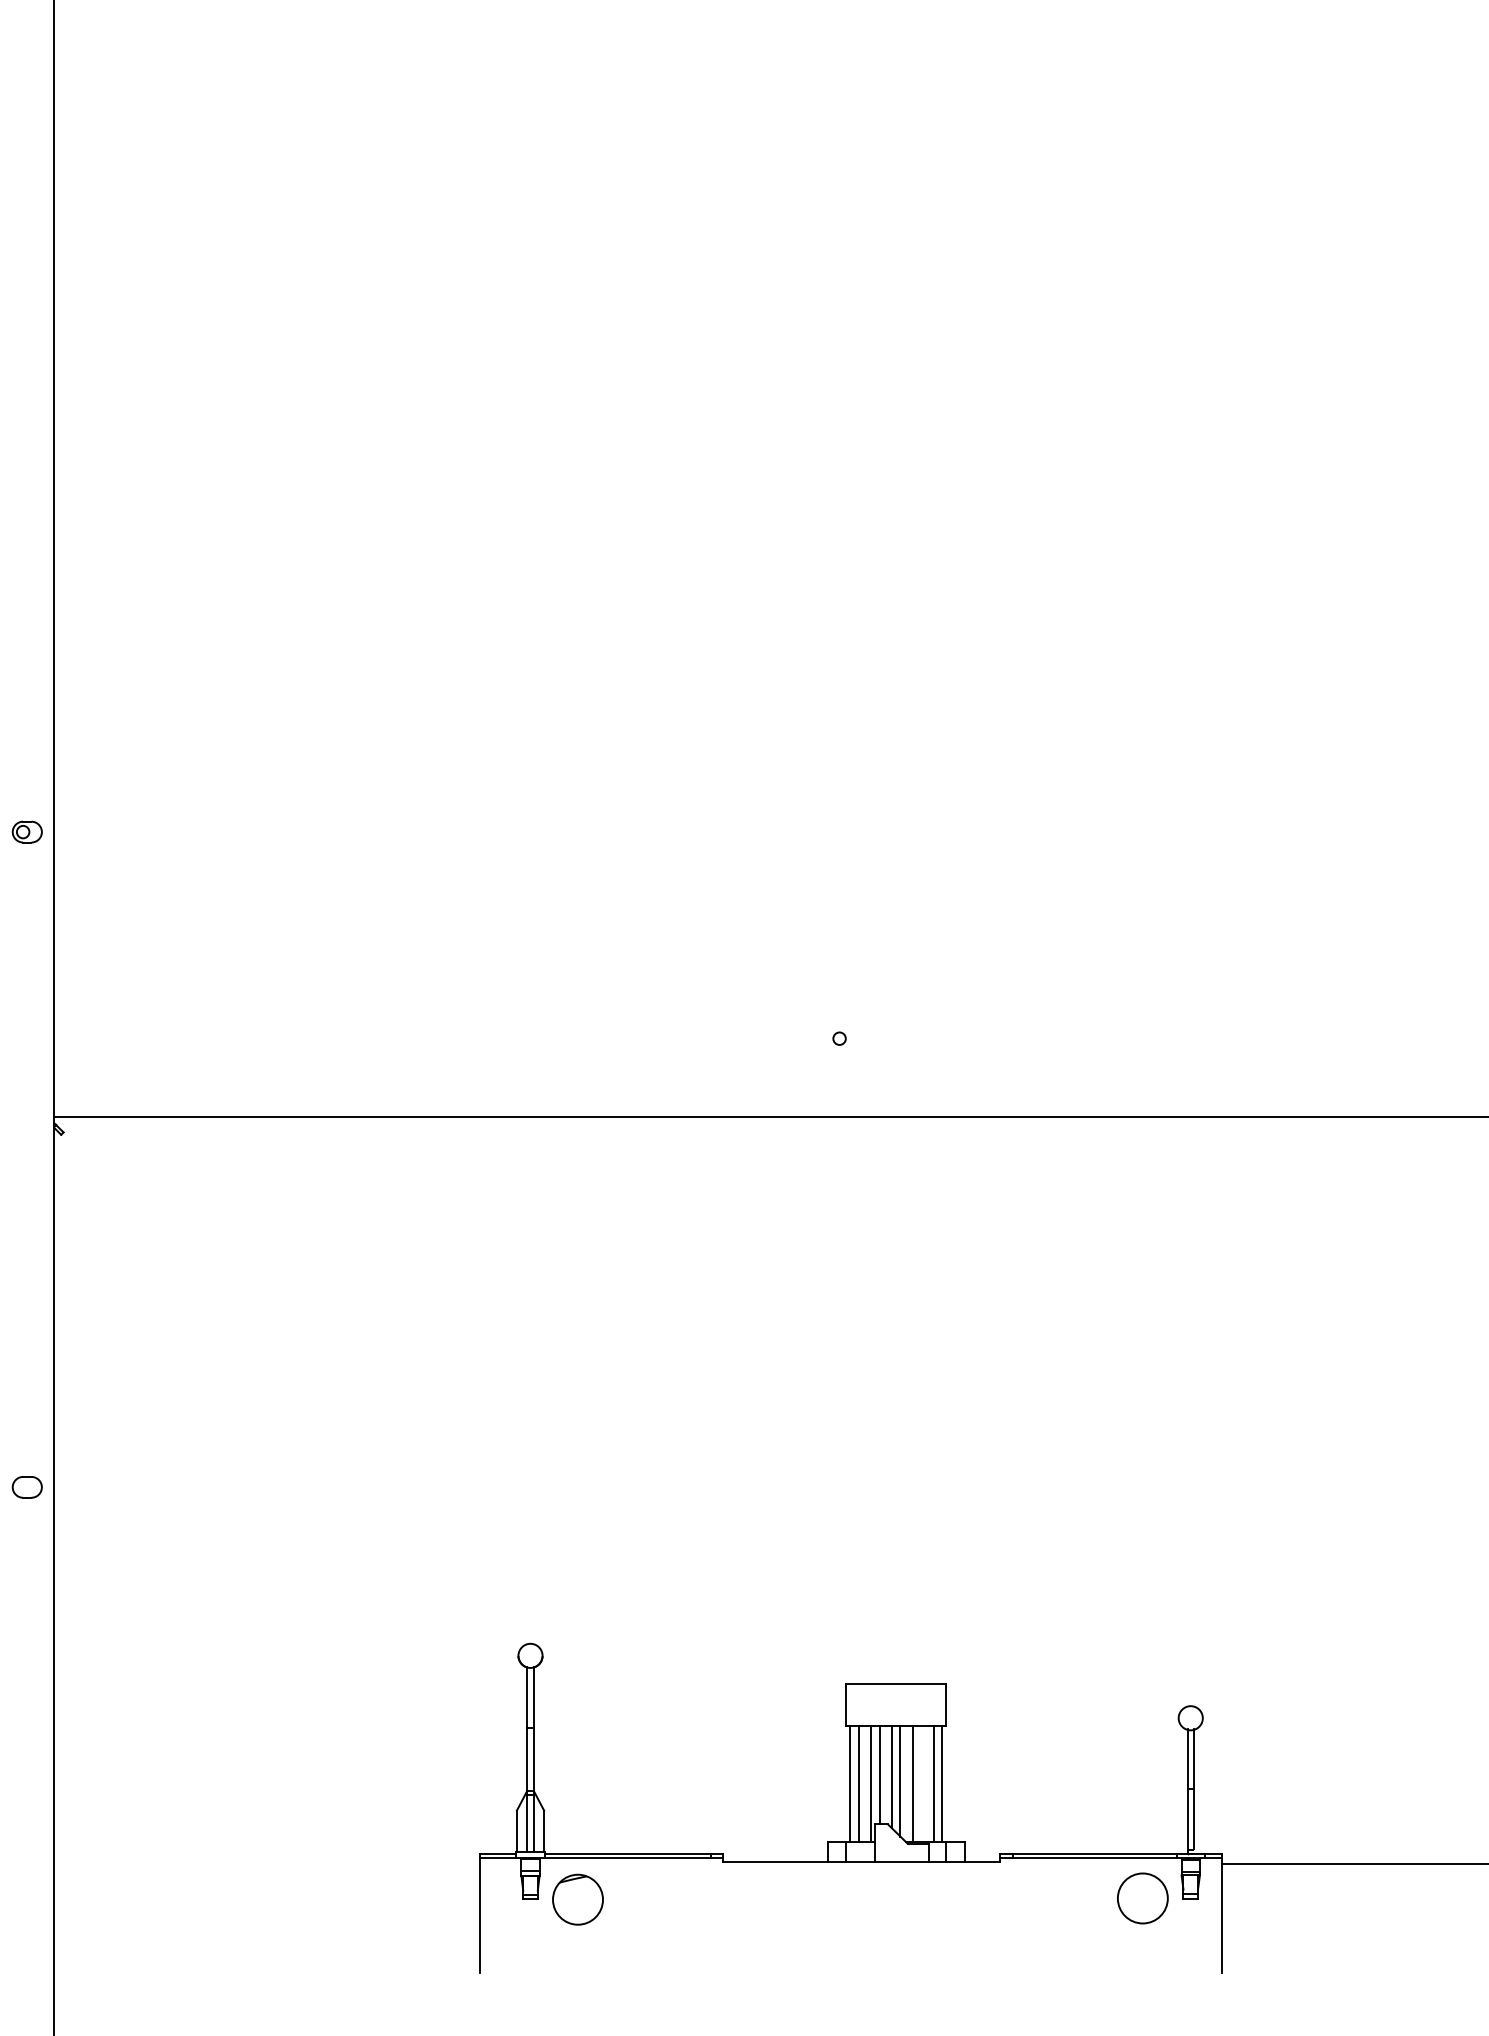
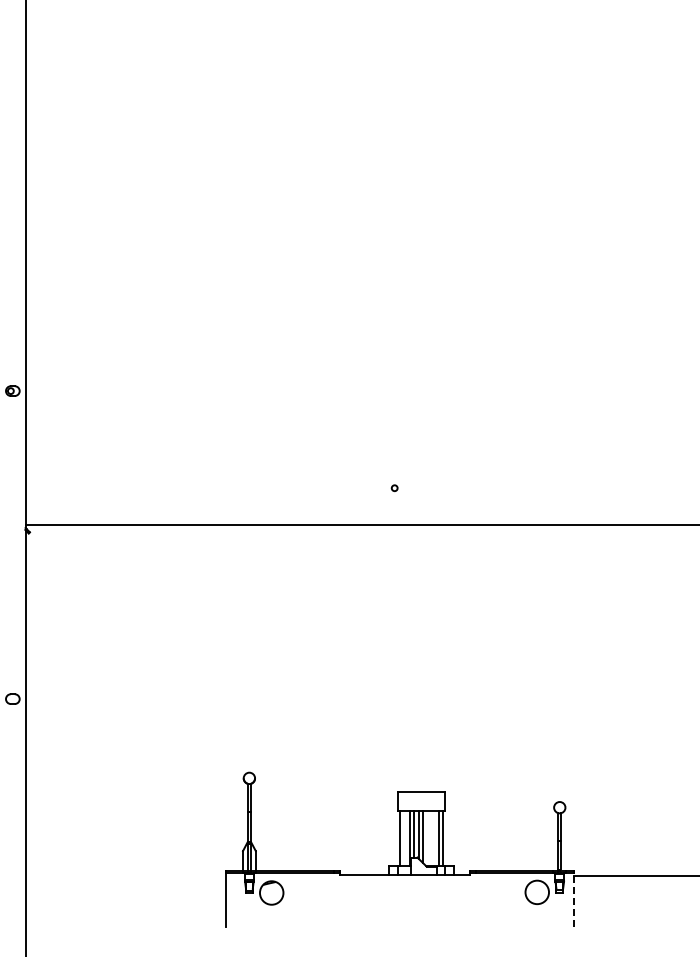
line: (858, 1783) -> (403, 838), removed
line: (913, 1783) -> (429, 838), removed
line: (1222, 1915) -> (574, 900), solid -> dashed

